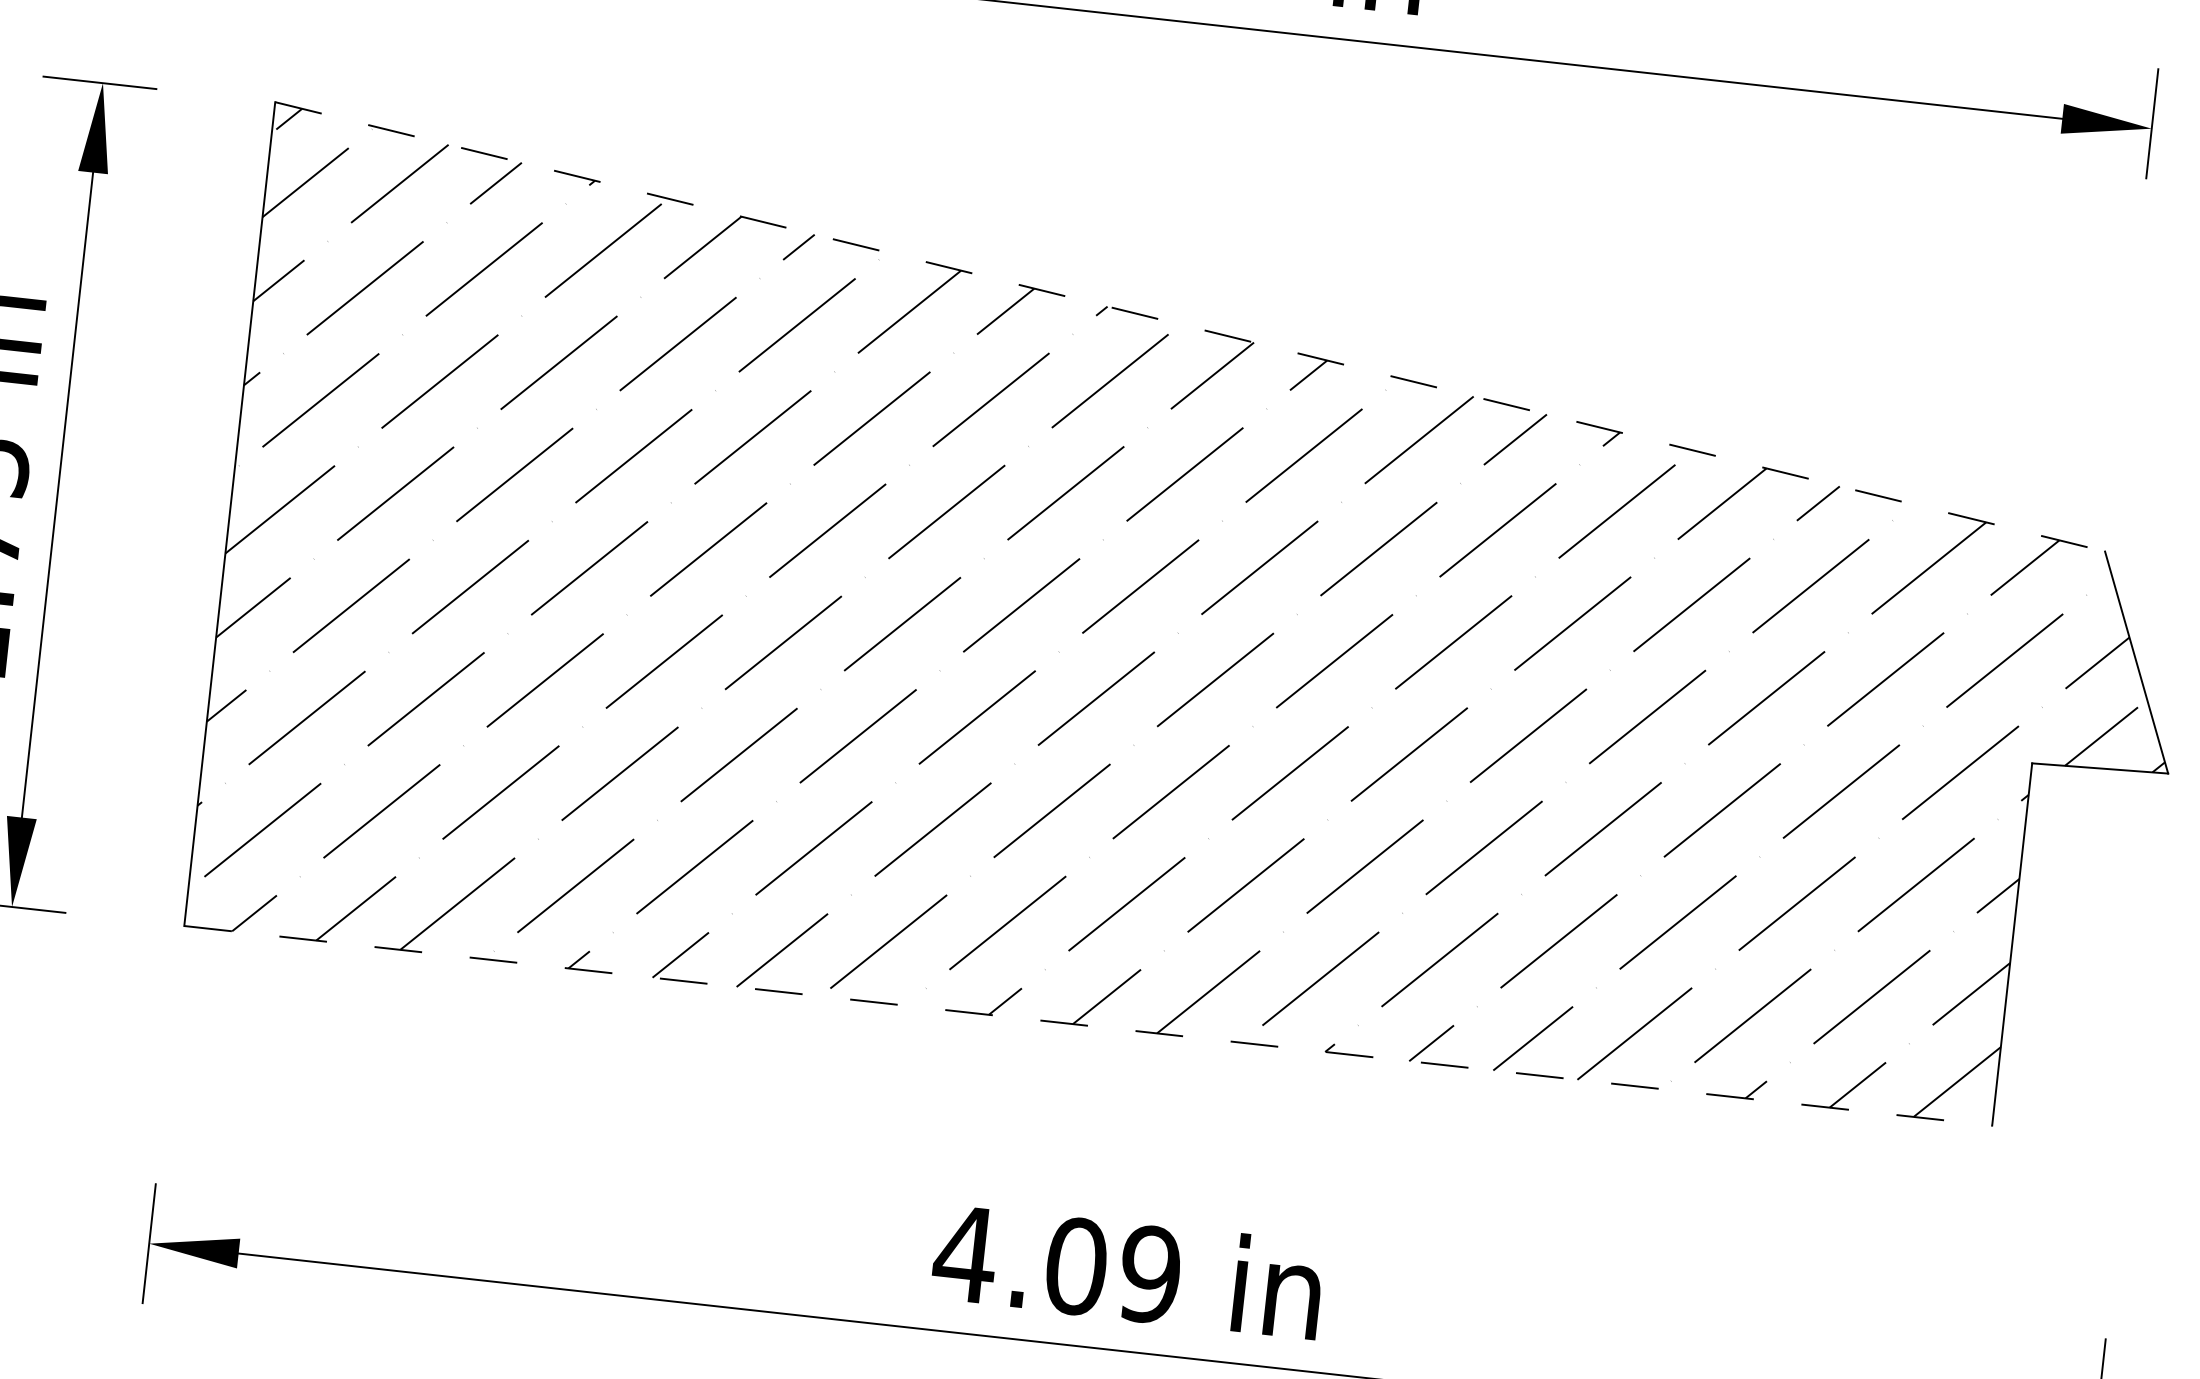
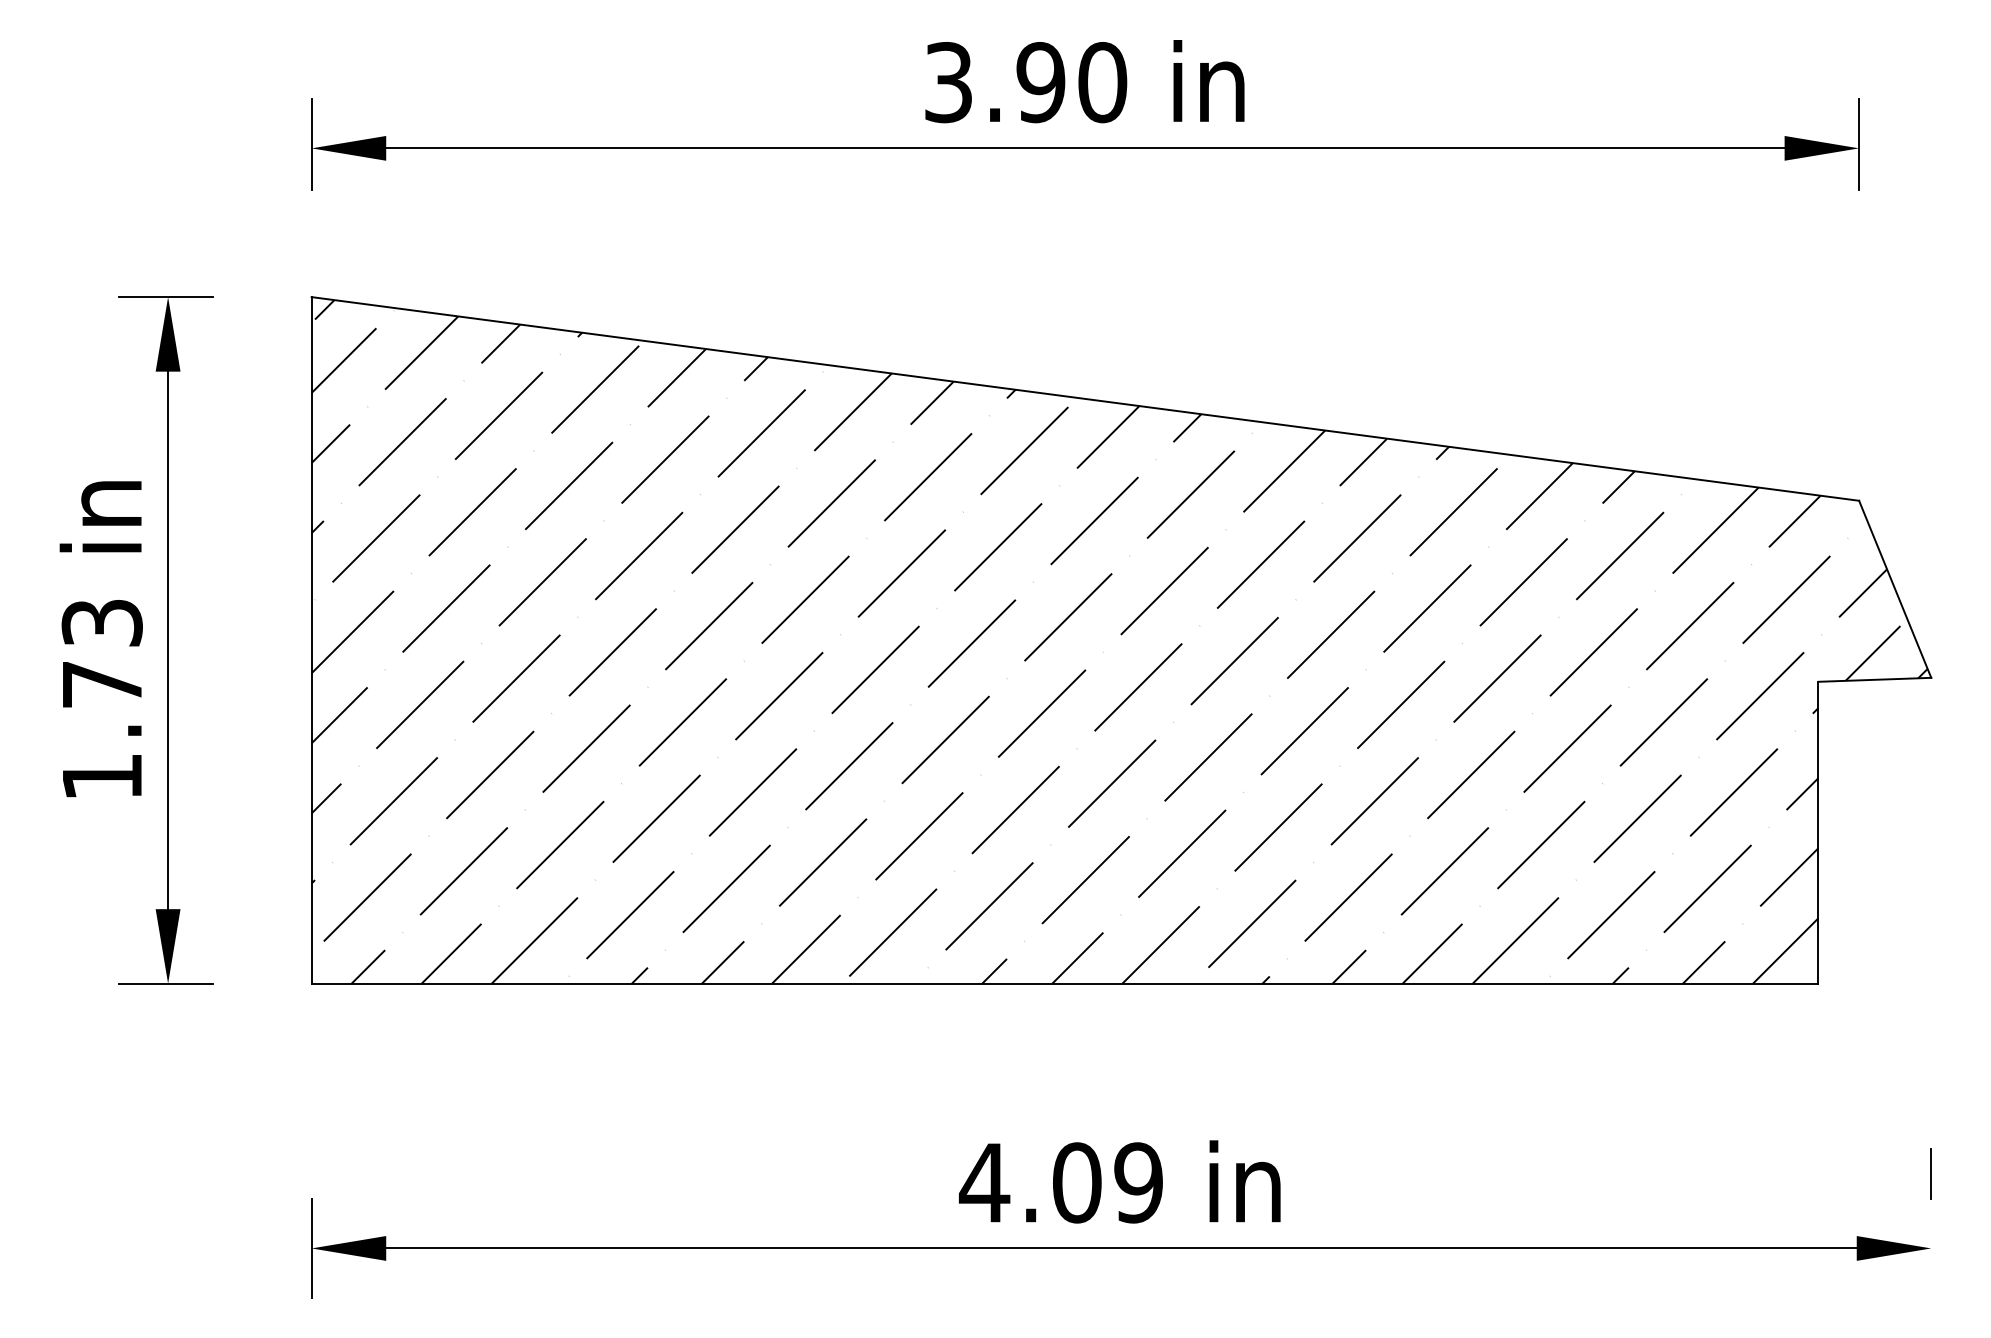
line: (1190, 327) -> (1085, 399), dashed -> solid
line: (1088, 1025) -> (1065, 983), dashed -> solid

